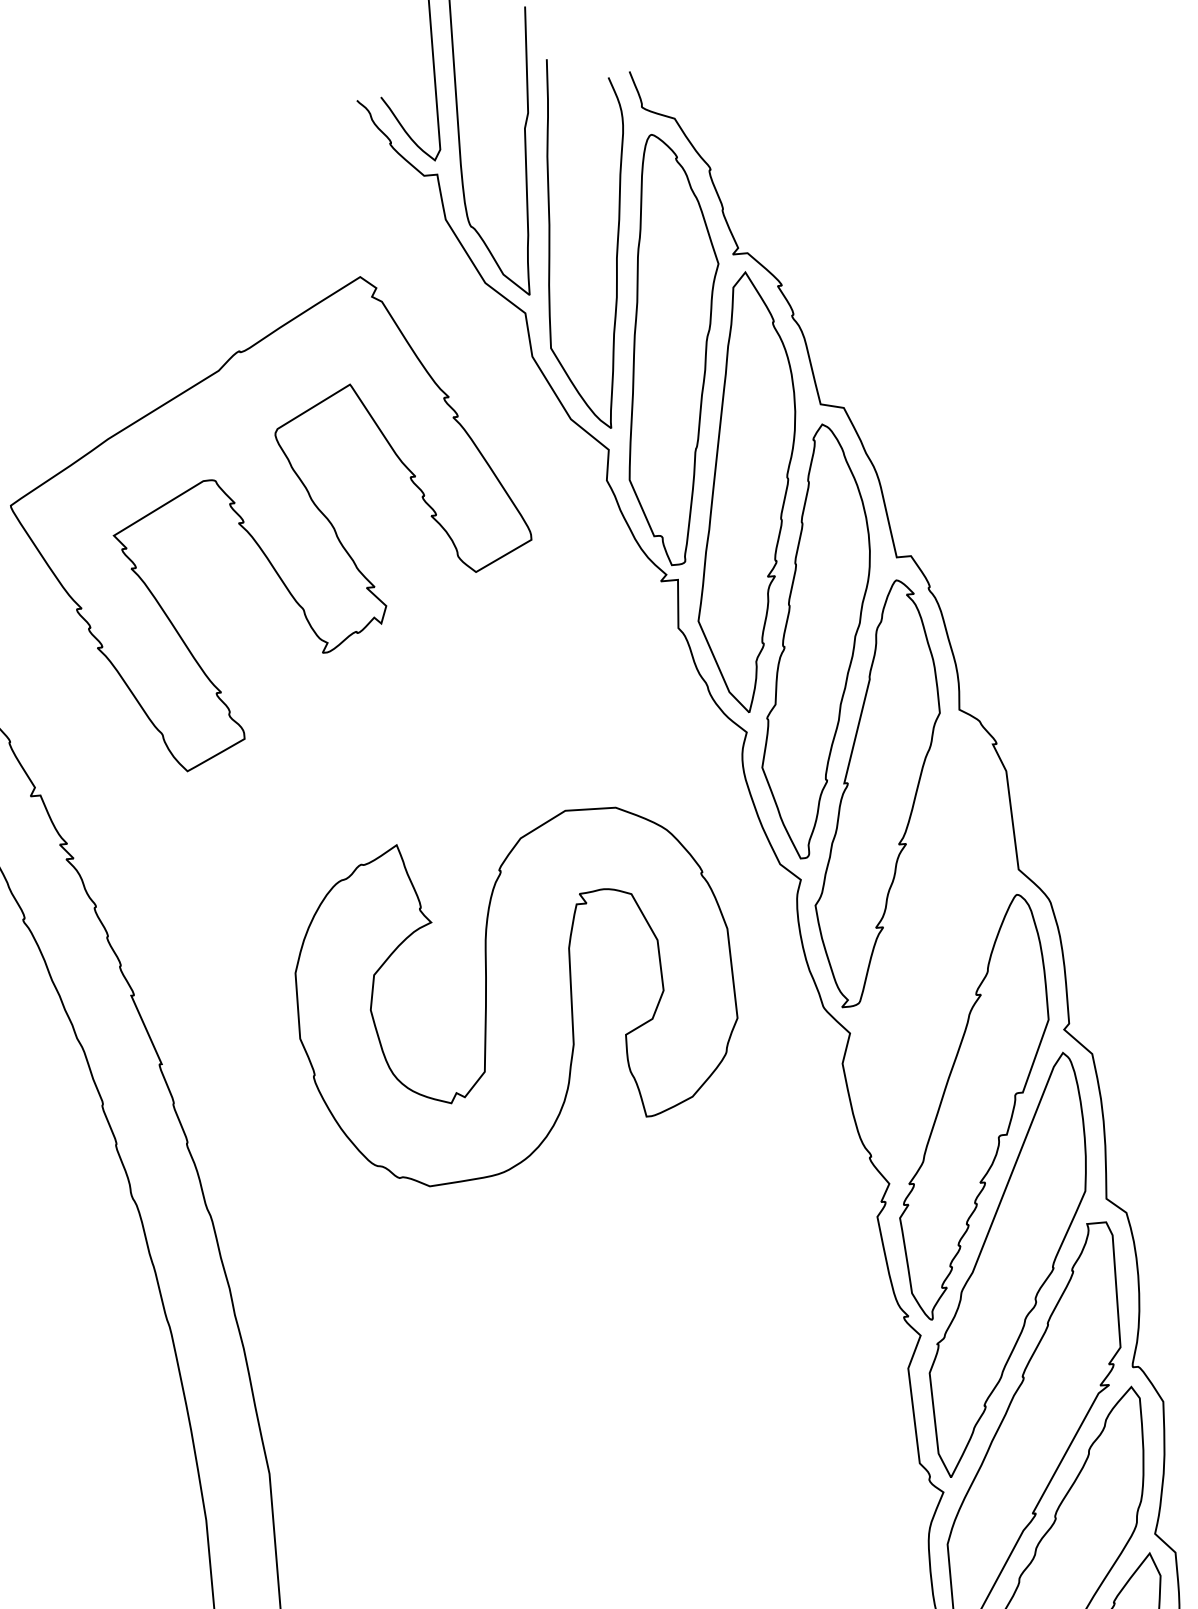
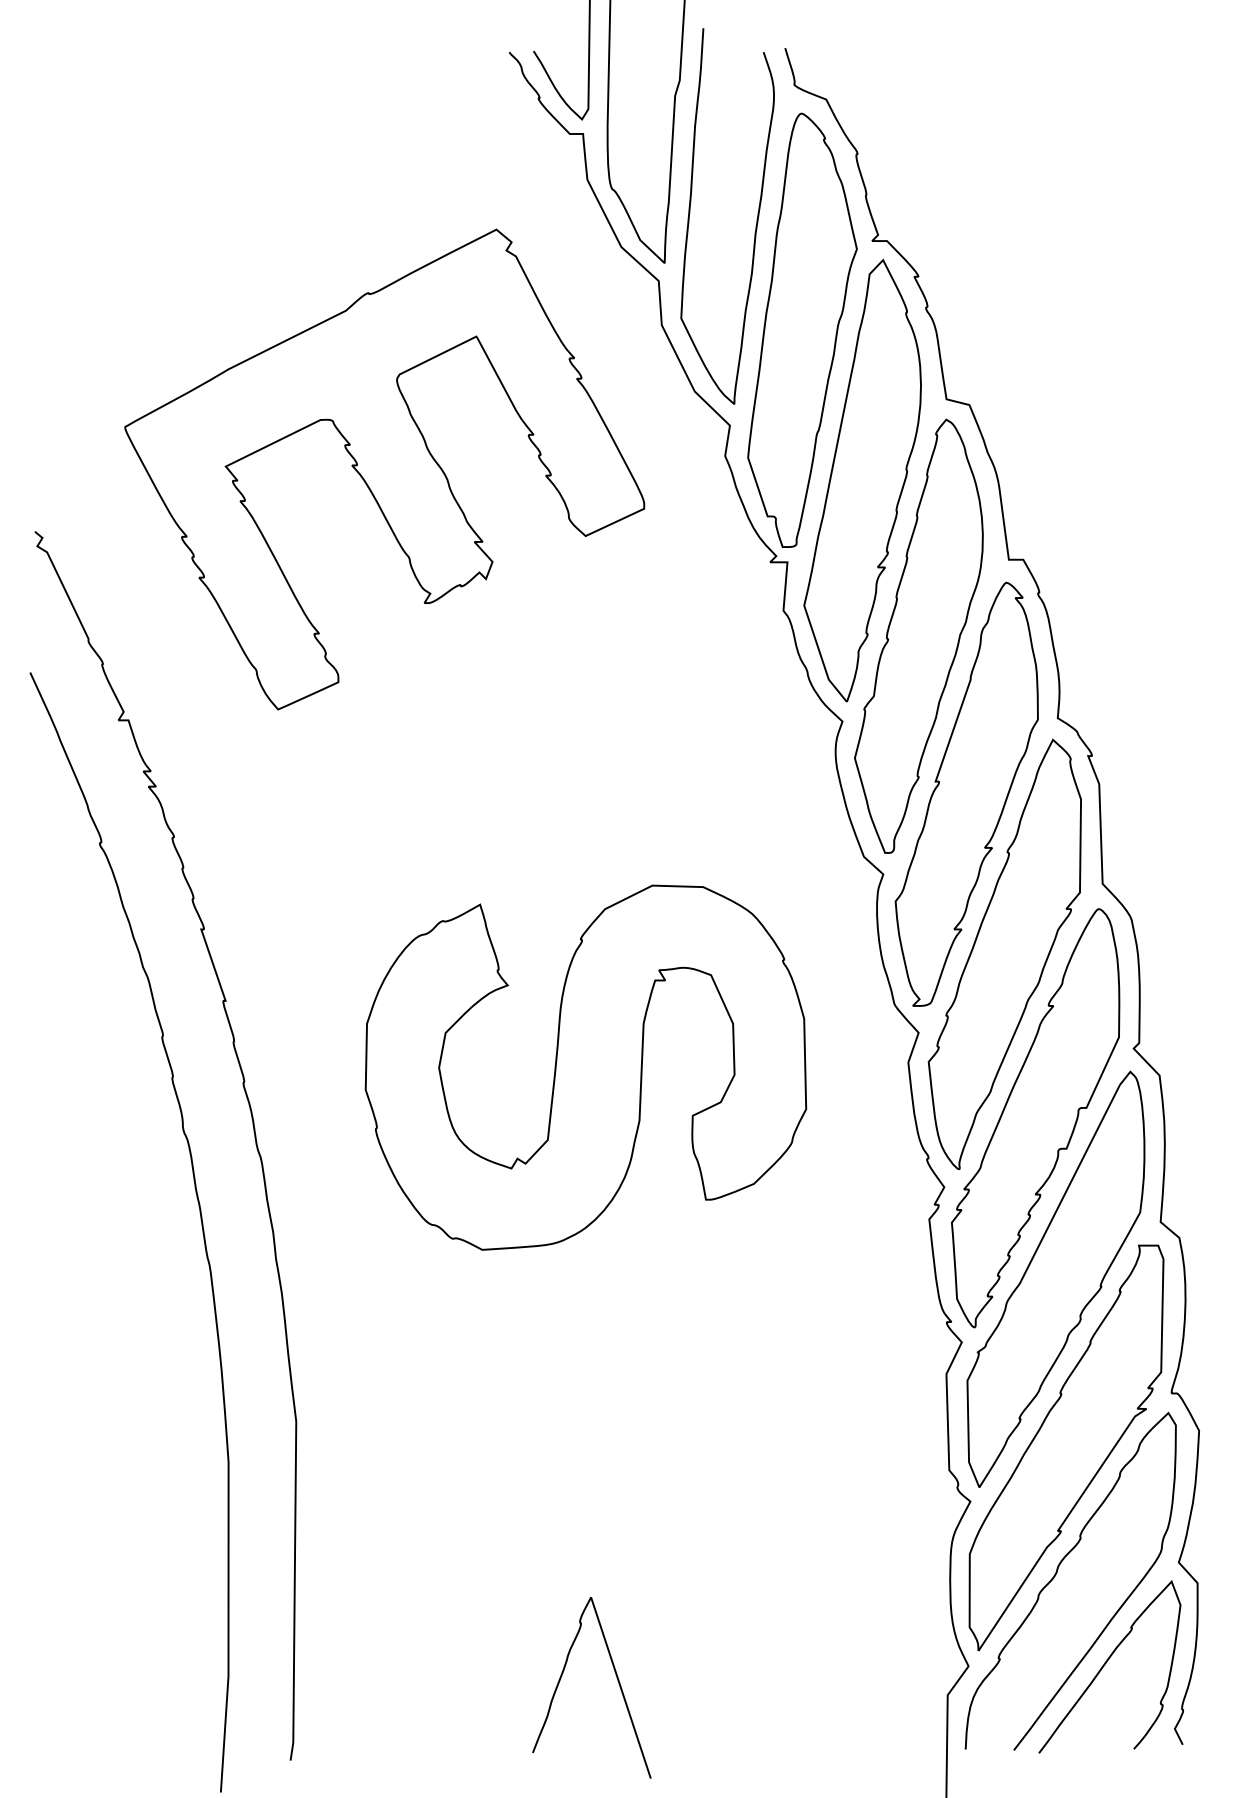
part: (927, 948) -> (1004, 954), added
part: (515, 996) -> (585, 1067), moved

